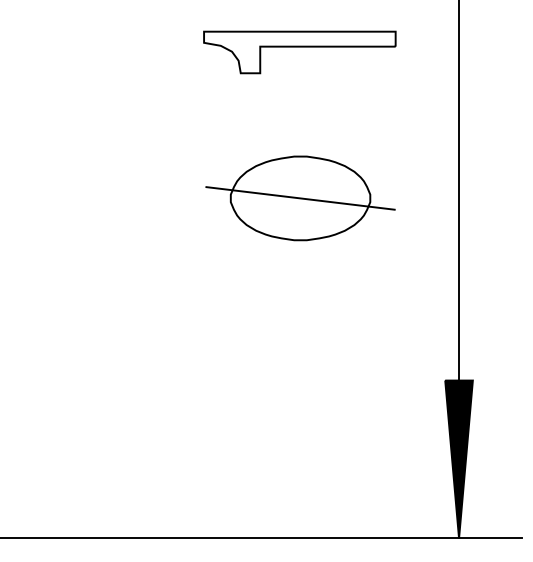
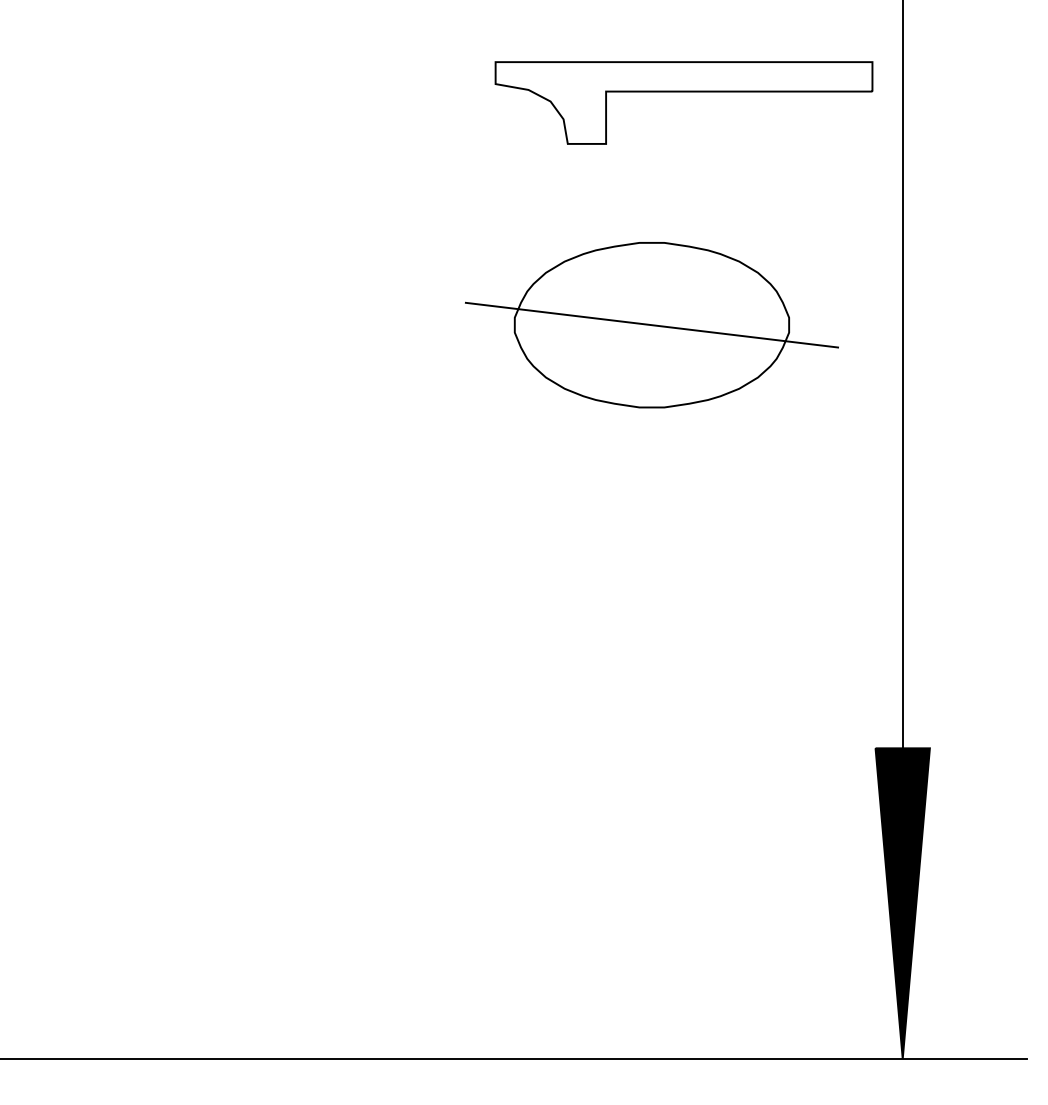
part: (299, 52) -> (683, 103), moved
part: (300, 198) -> (651, 325), moved

